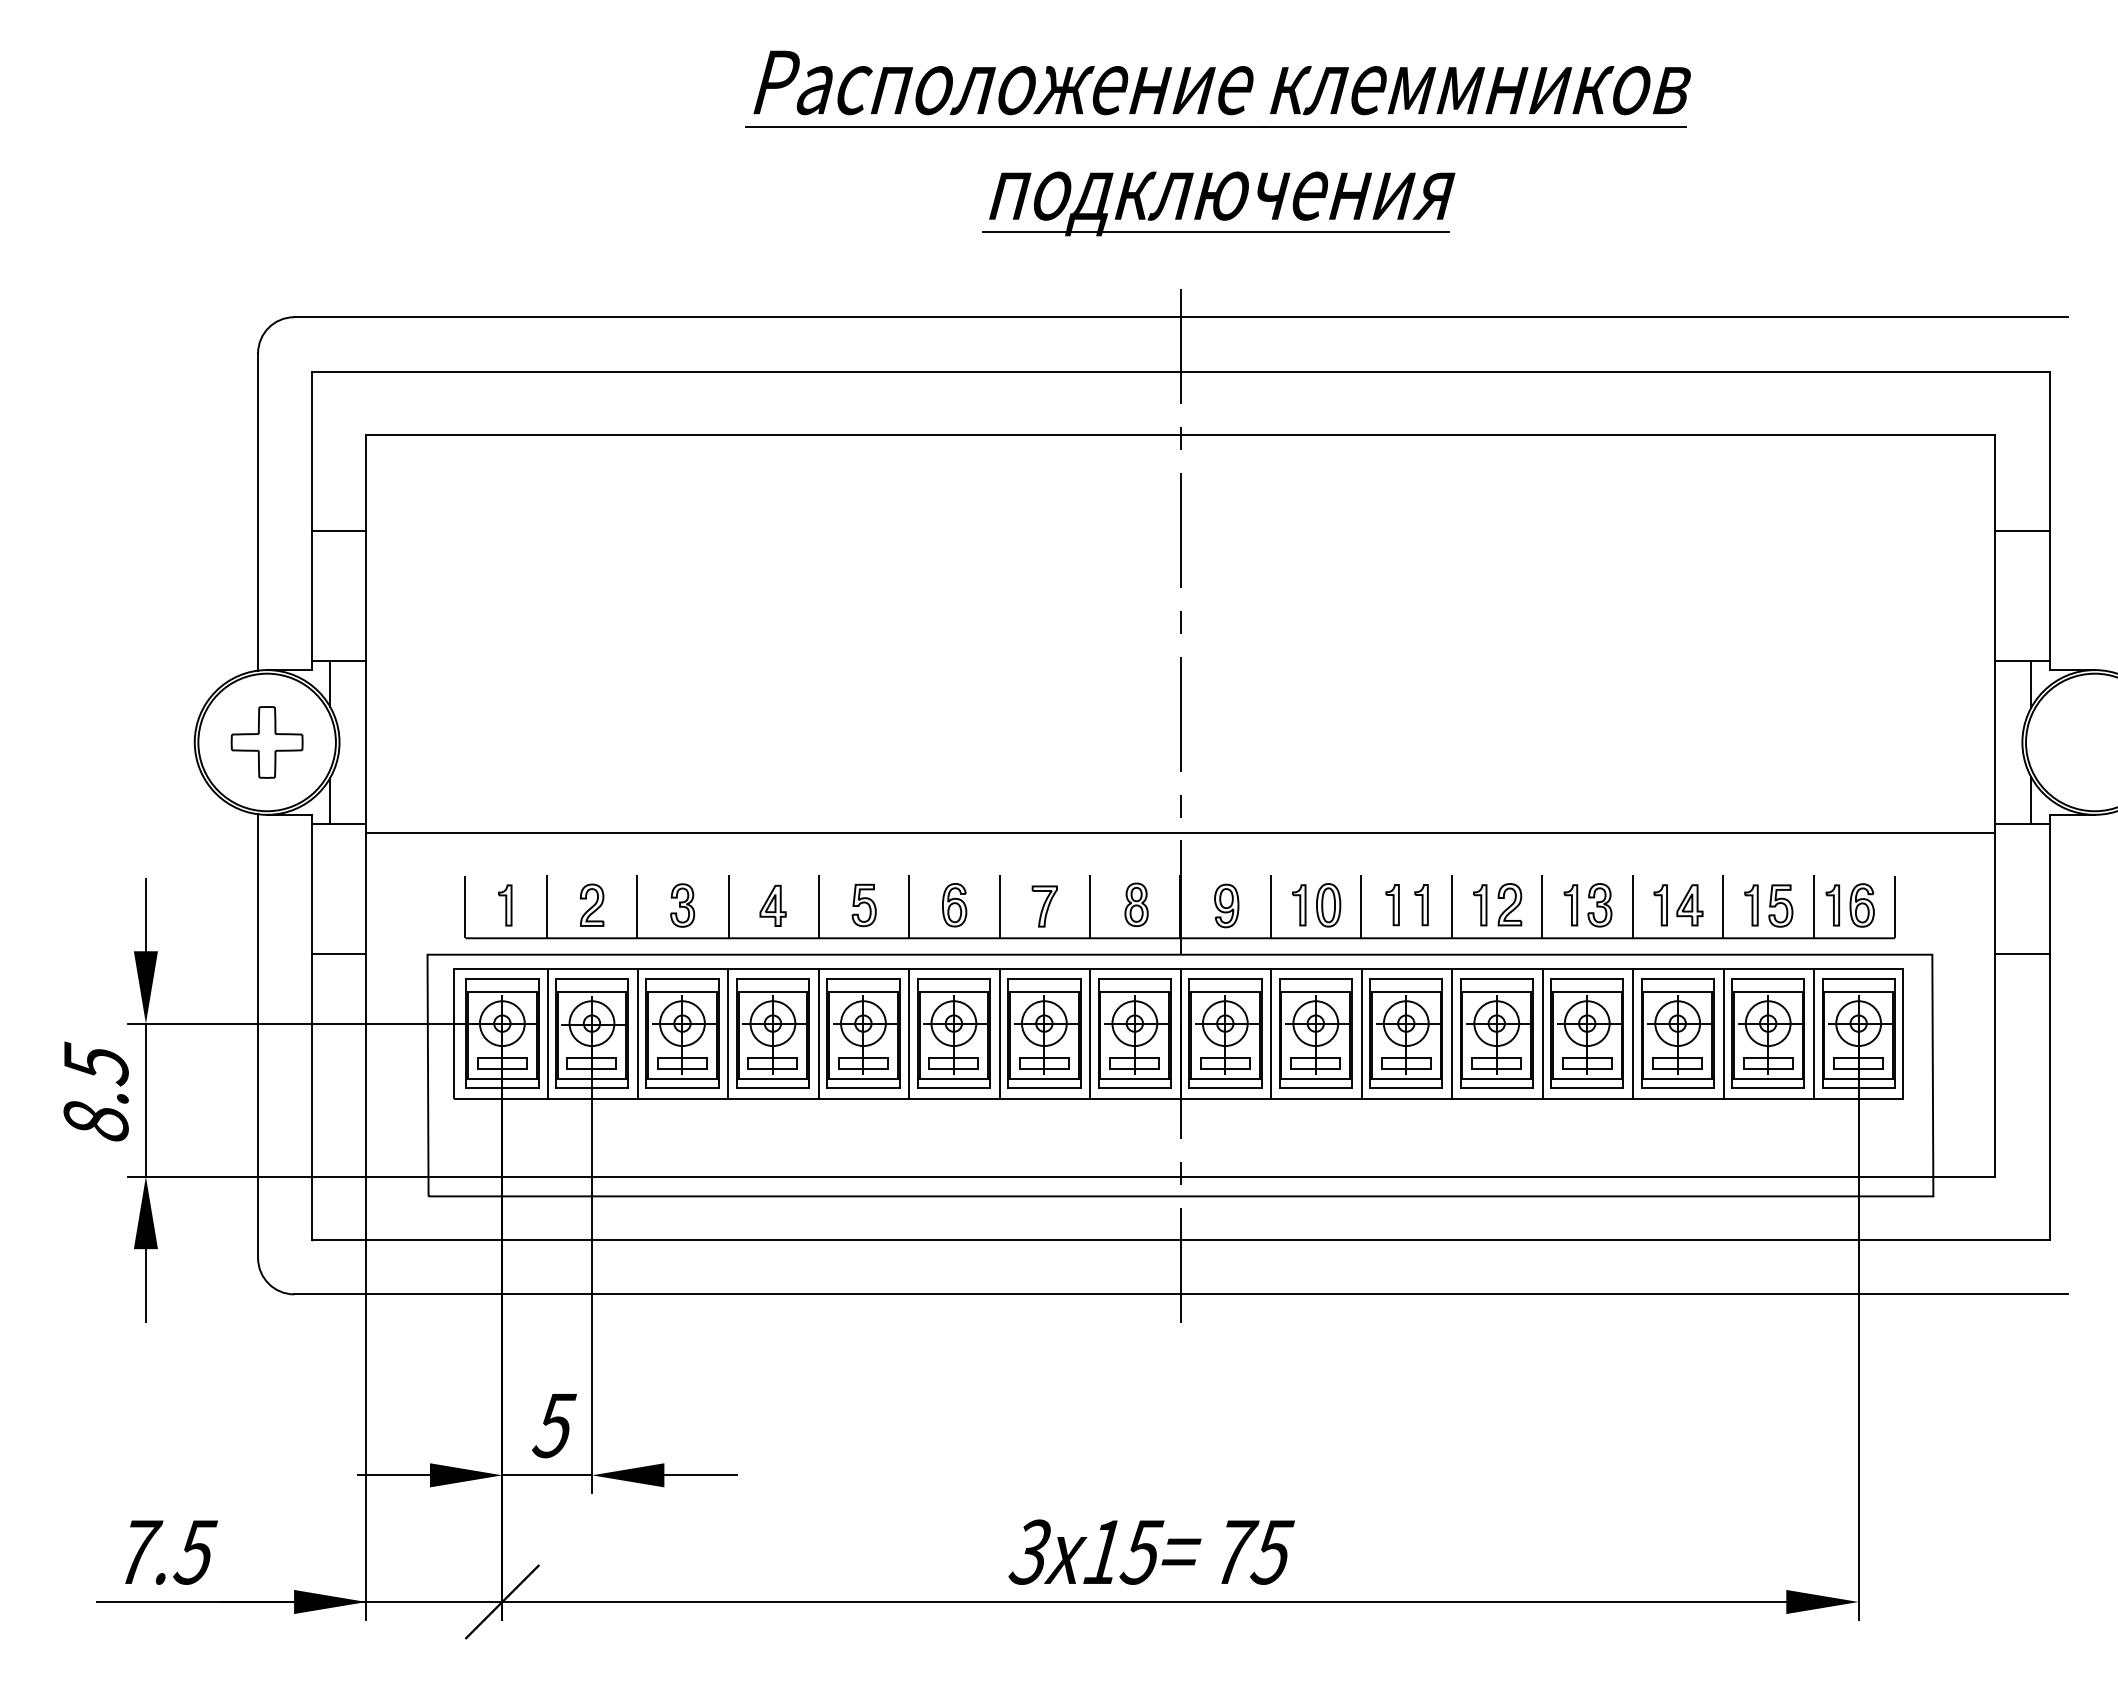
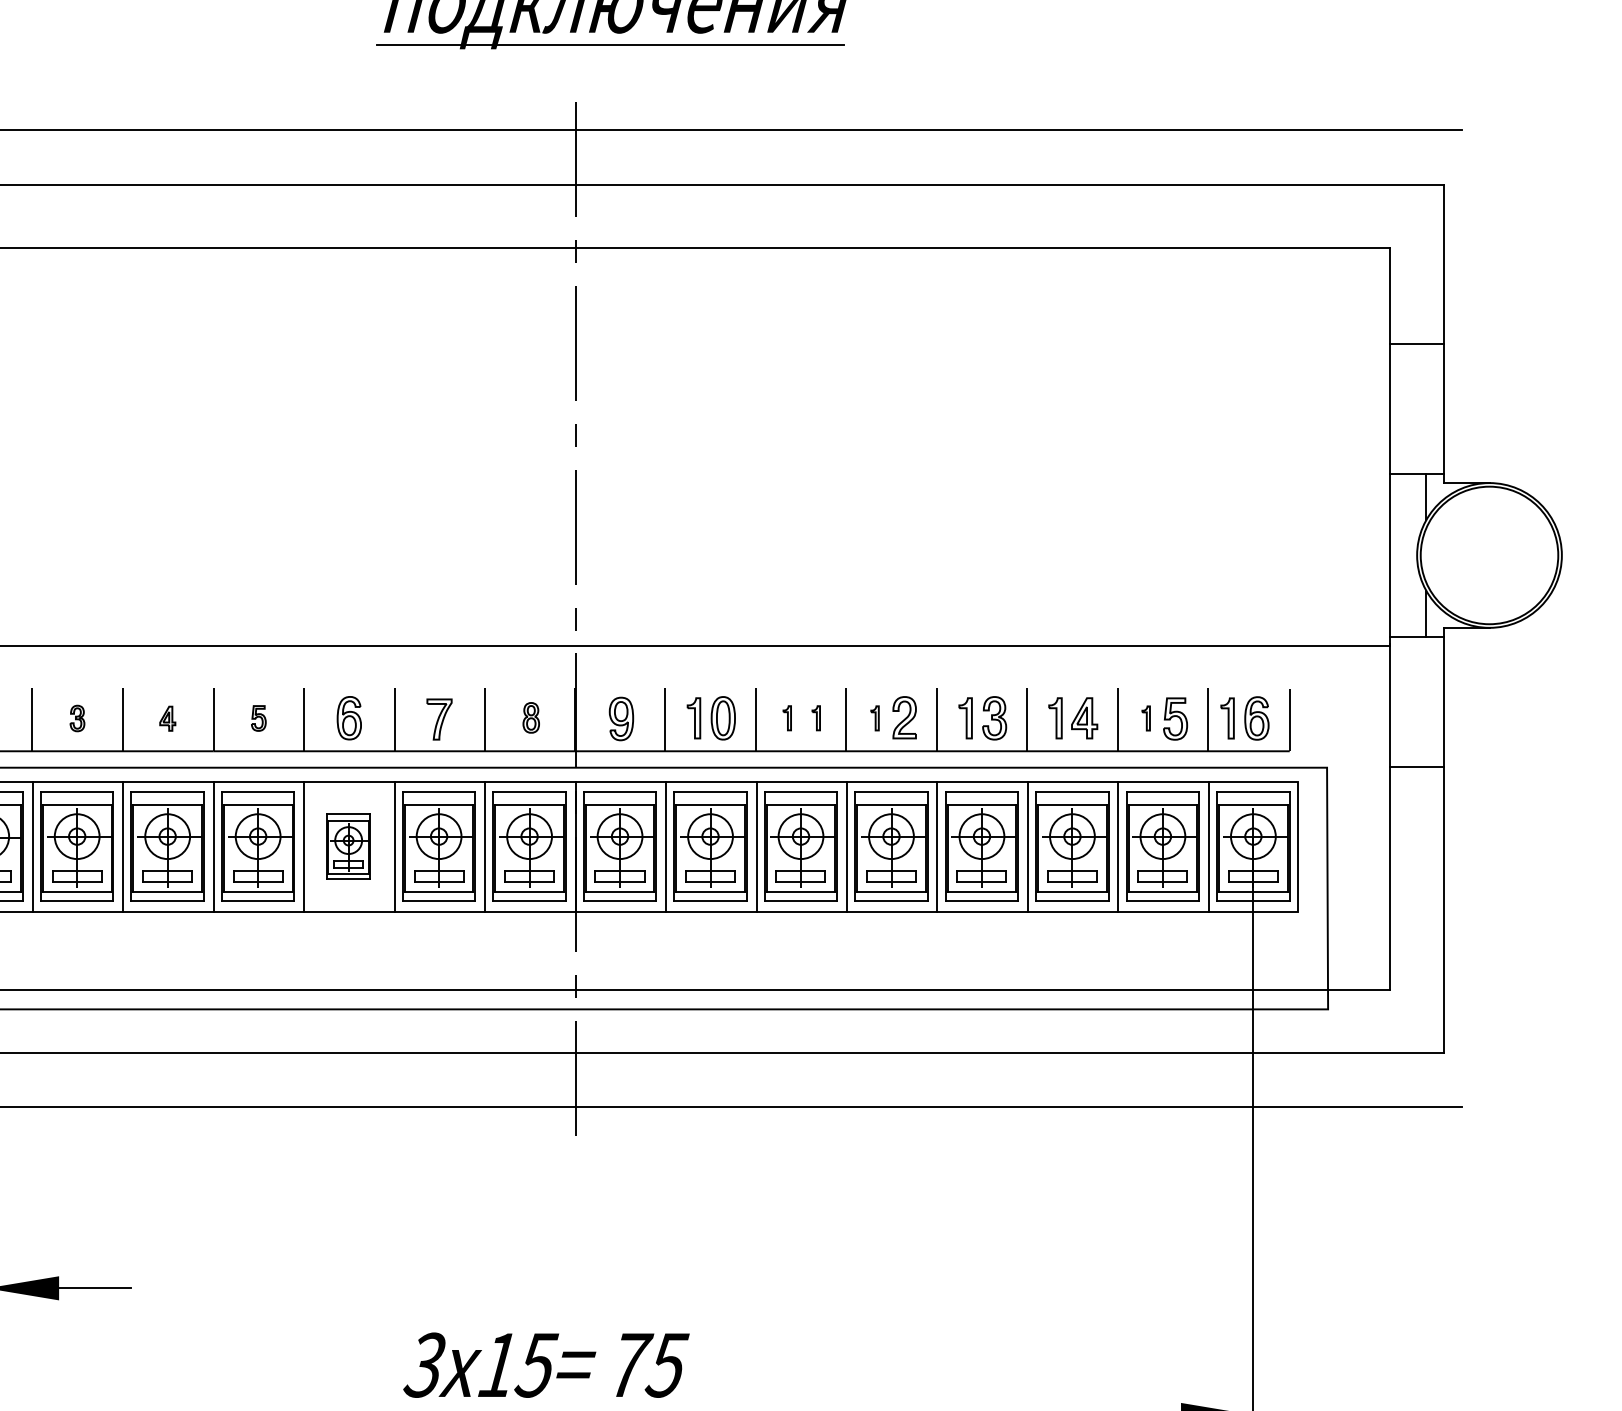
part: (1136, 904) -> (531, 717), size x0.7
part: (682, 905) -> (77, 718), size x0.6
part: (772, 905) -> (167, 718), size x0.6
part: (863, 905) -> (258, 718), size x0.6
part: (1392, 905) -> (787, 718), size x0.6
part: (1421, 905) -> (816, 718), size x0.6
part: (1480, 905) -> (875, 718), size x0.6
part: (1751, 905) -> (1146, 718), size x0.6
part: (953, 1033) -> (348, 846), size x0.6

